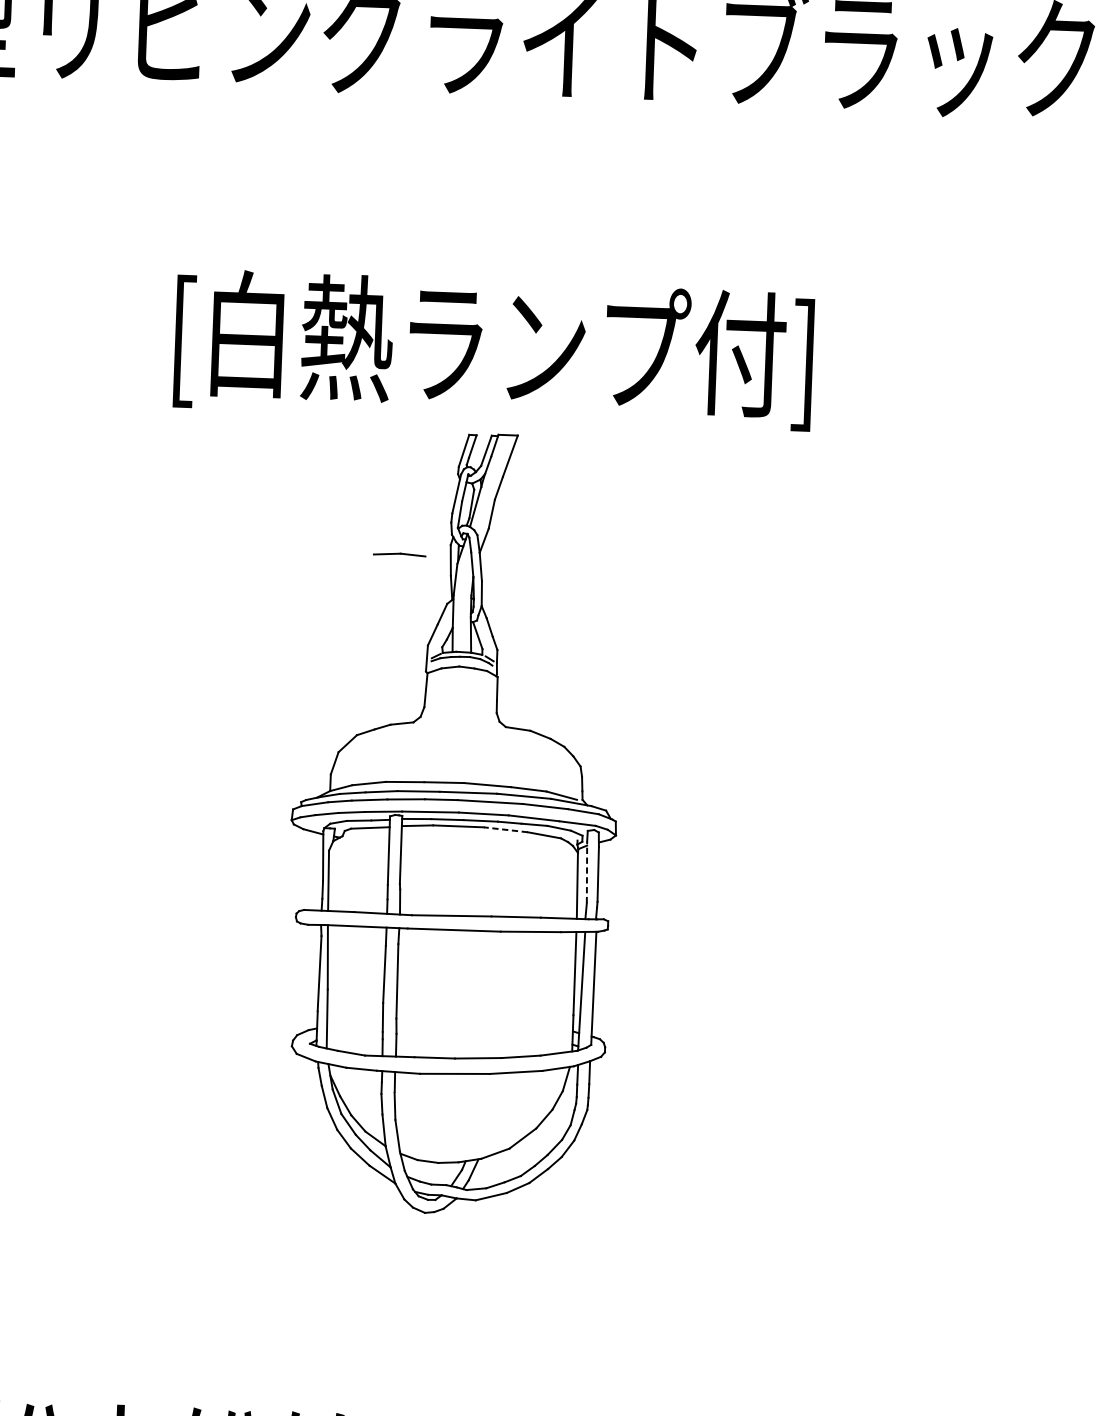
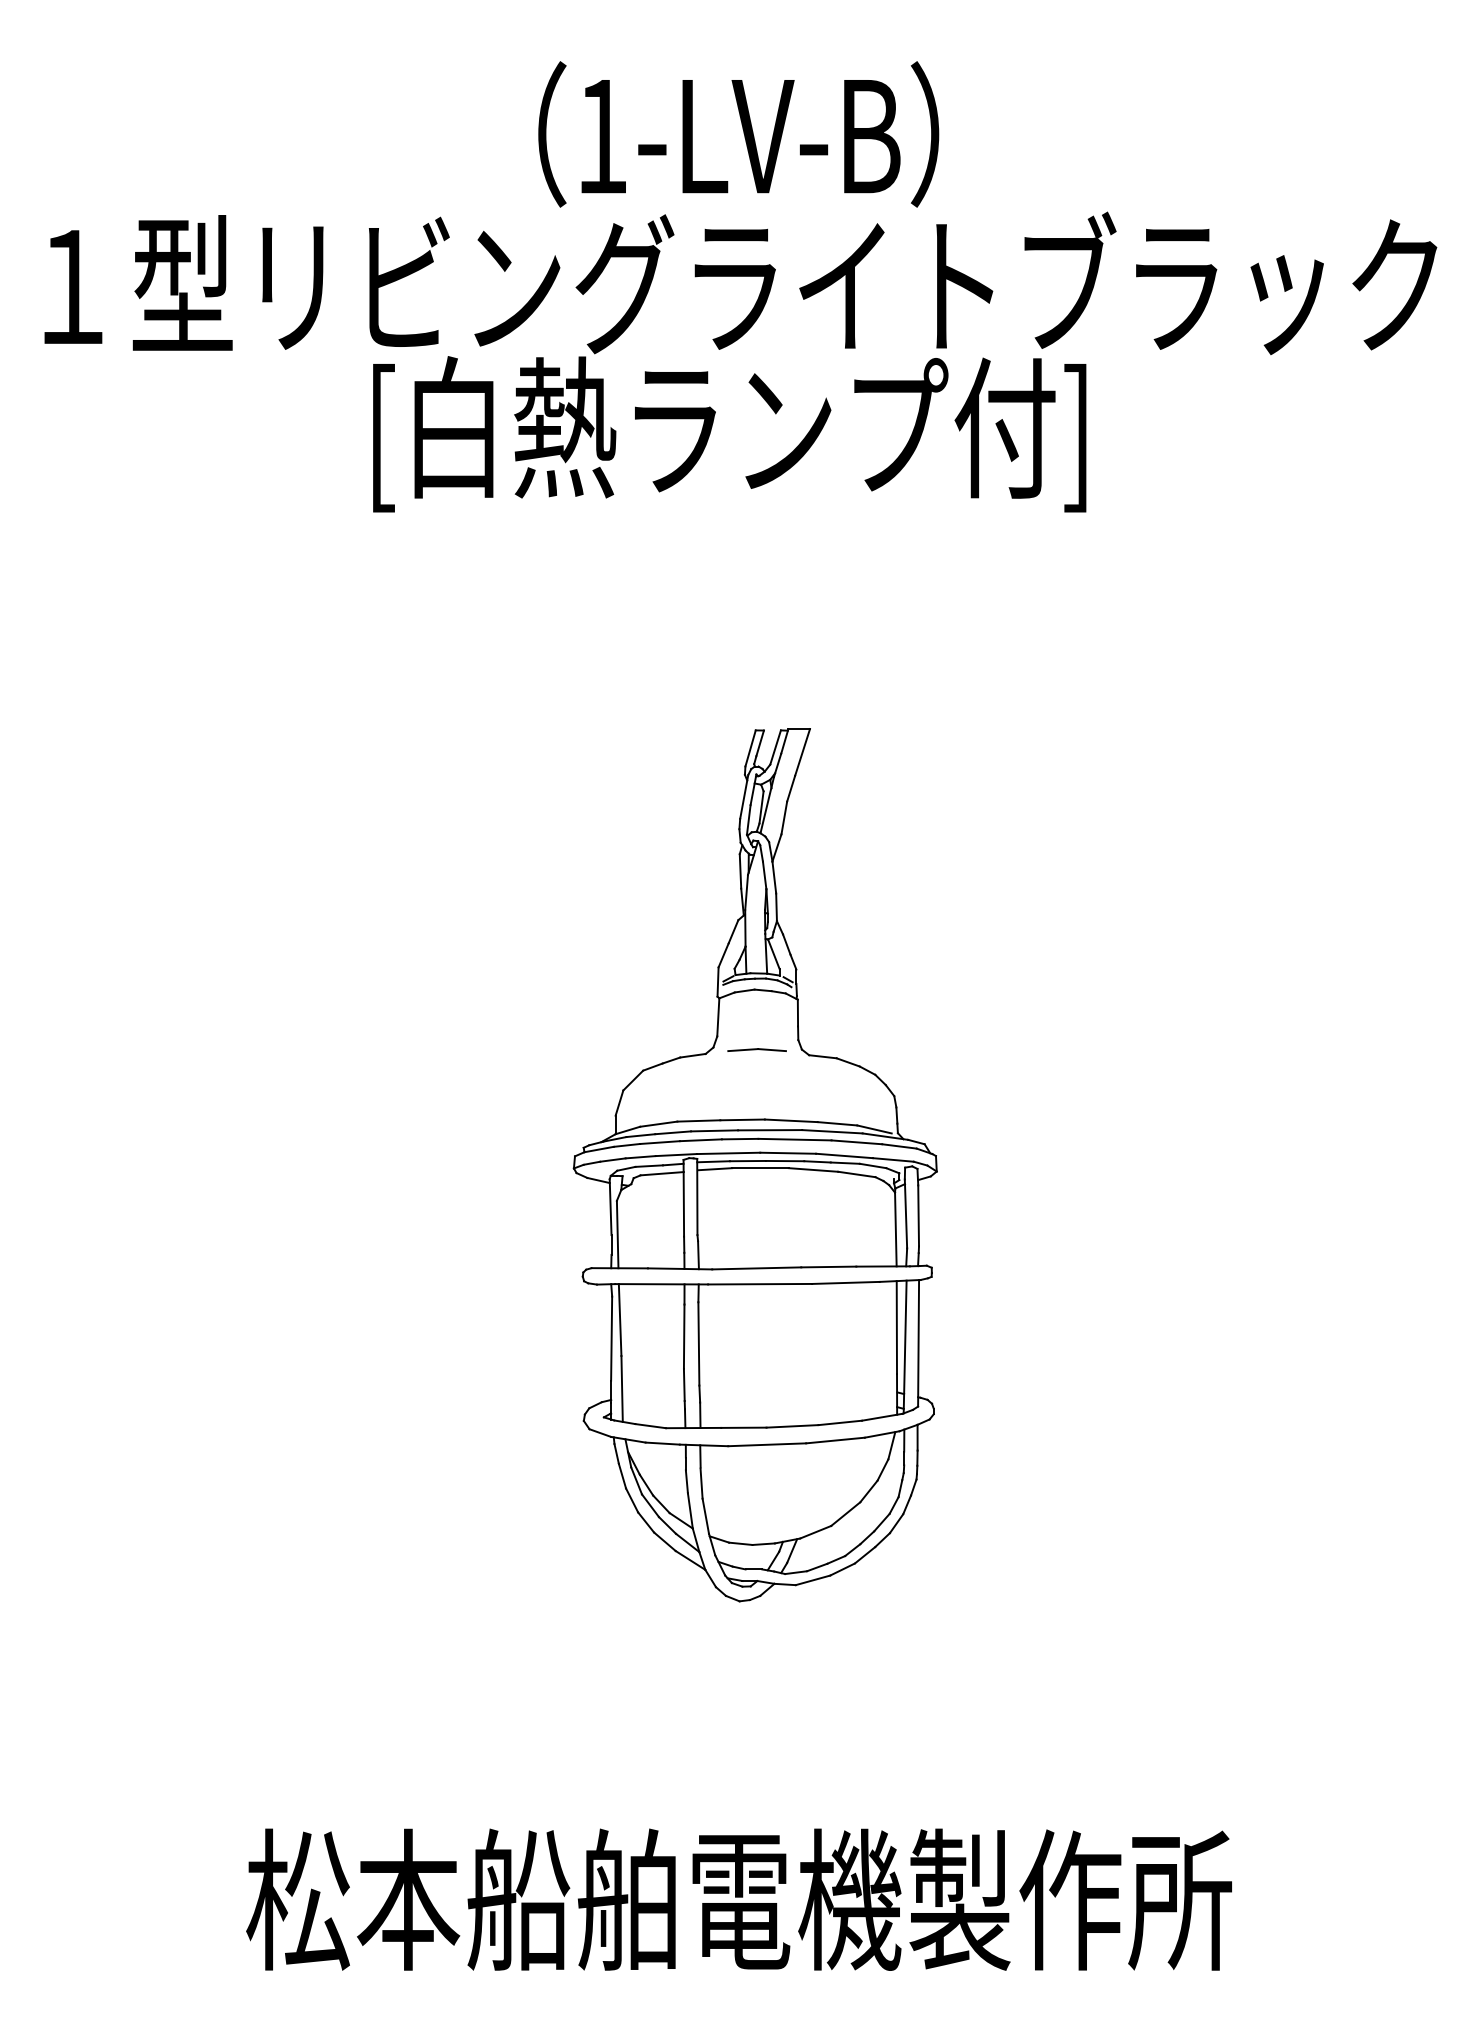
text: (493, 349) -> (729, 434), moved
line: (399, 554) -> (756, 1049), moved
line: (505, 829) -> (813, 1169), dashed -> solid
line: (586, 871) -> (905, 1213), dashed -> solid

